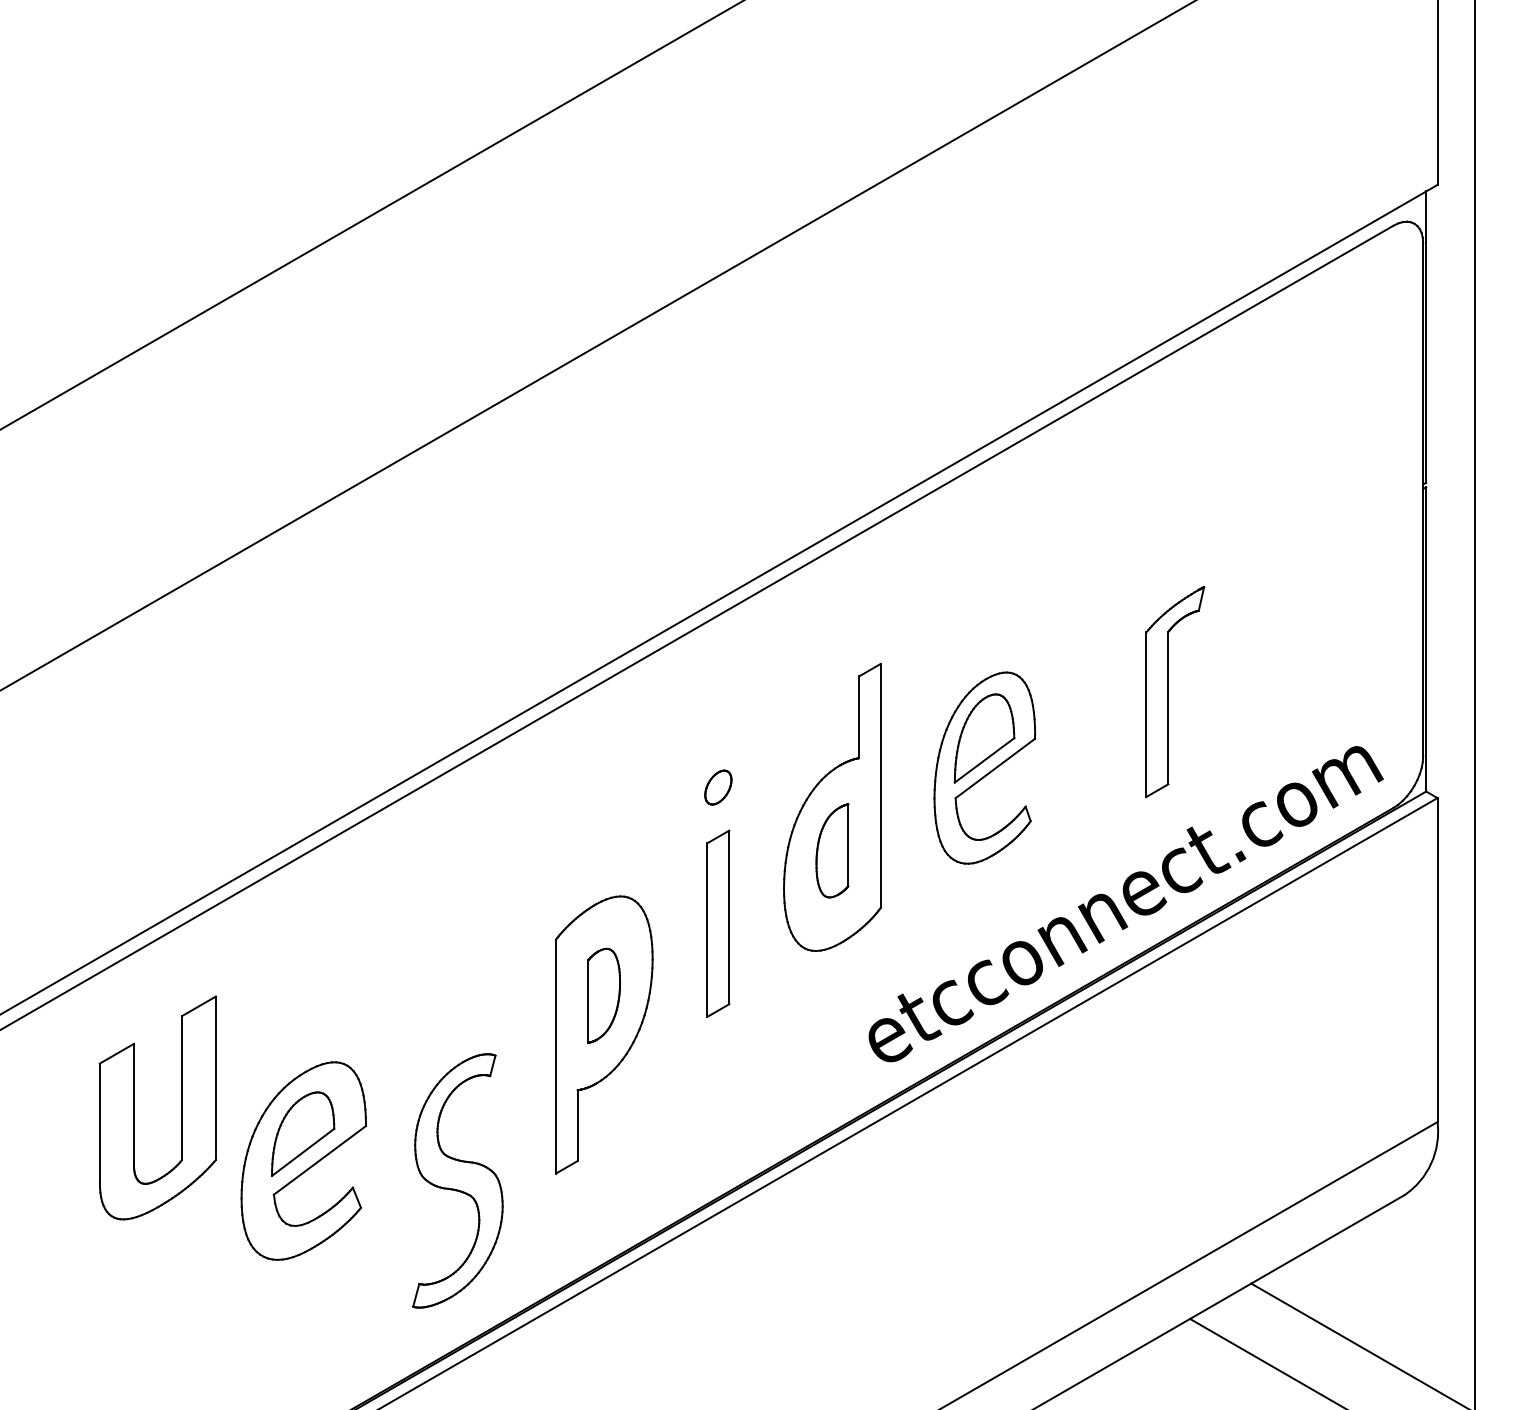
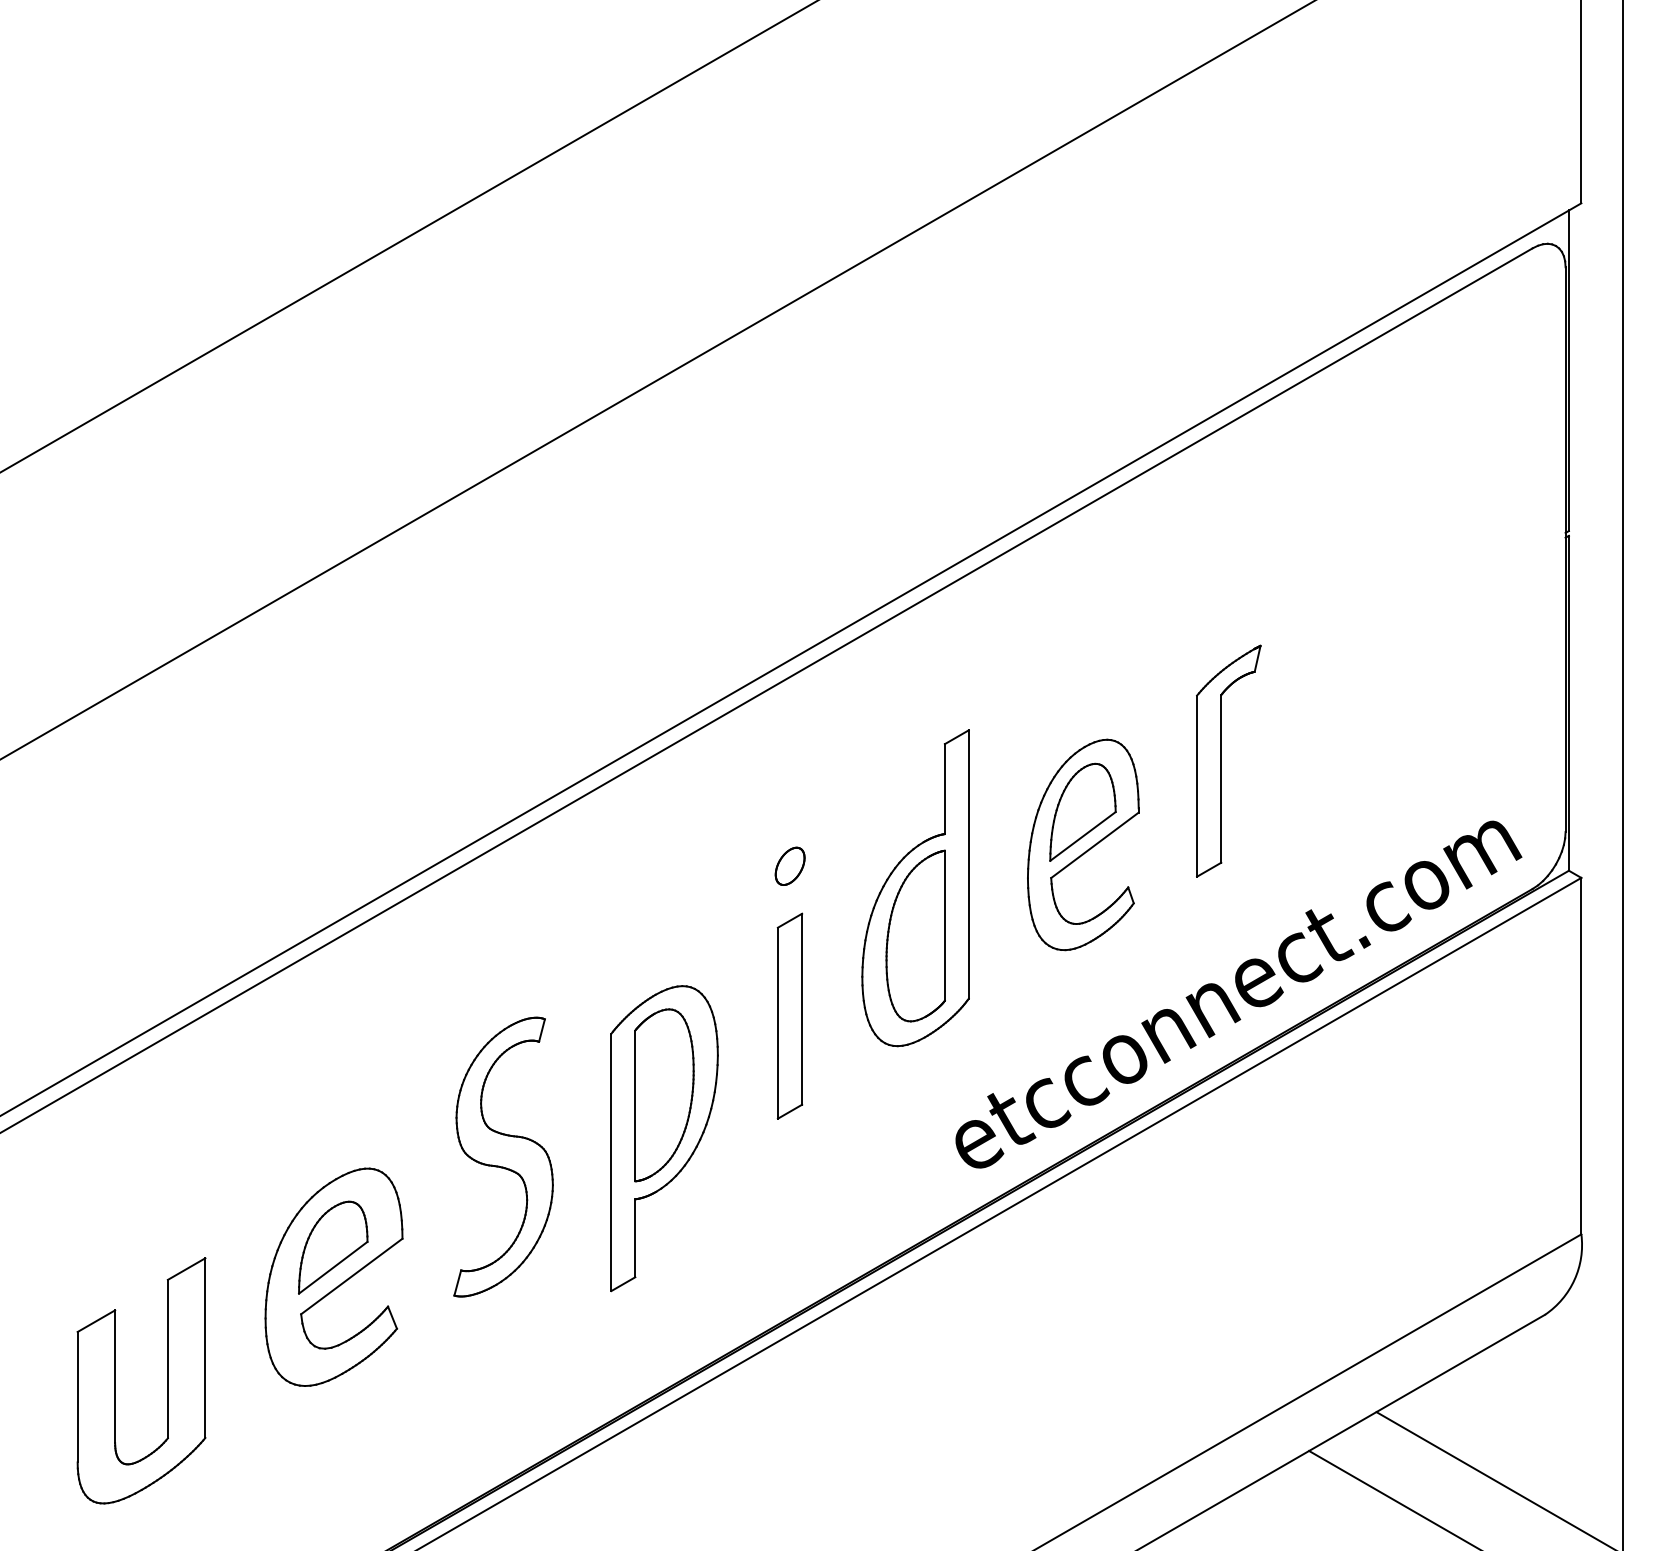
part: (1168, 691) -> (1221, 760), moved
part: (832, 850) -> (915, 935), size x1.67
part: (604, 995) -> (664, 1095), size x1.67
part: (134, 1107) -> (115, 1380), moved
part: (457, 1180) -> (503, 1156), moved

